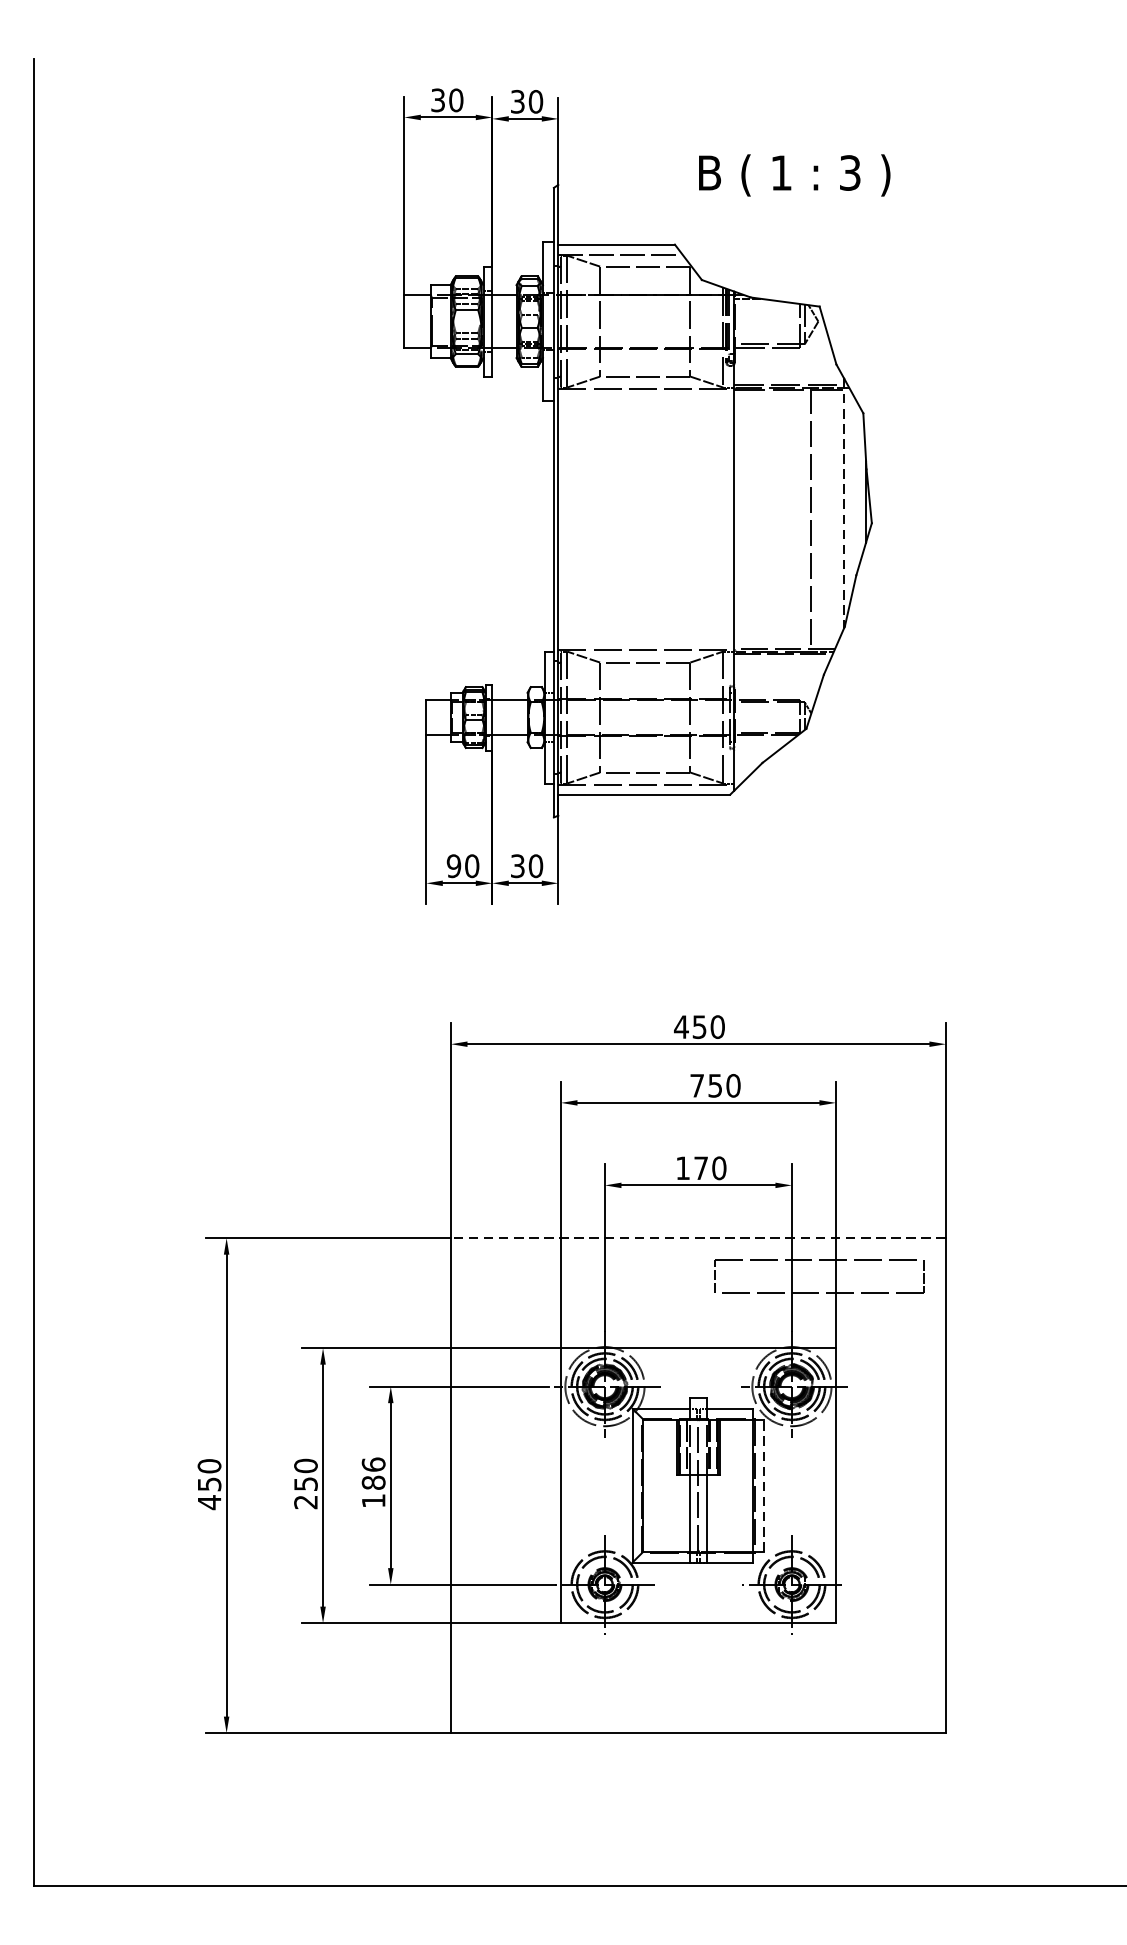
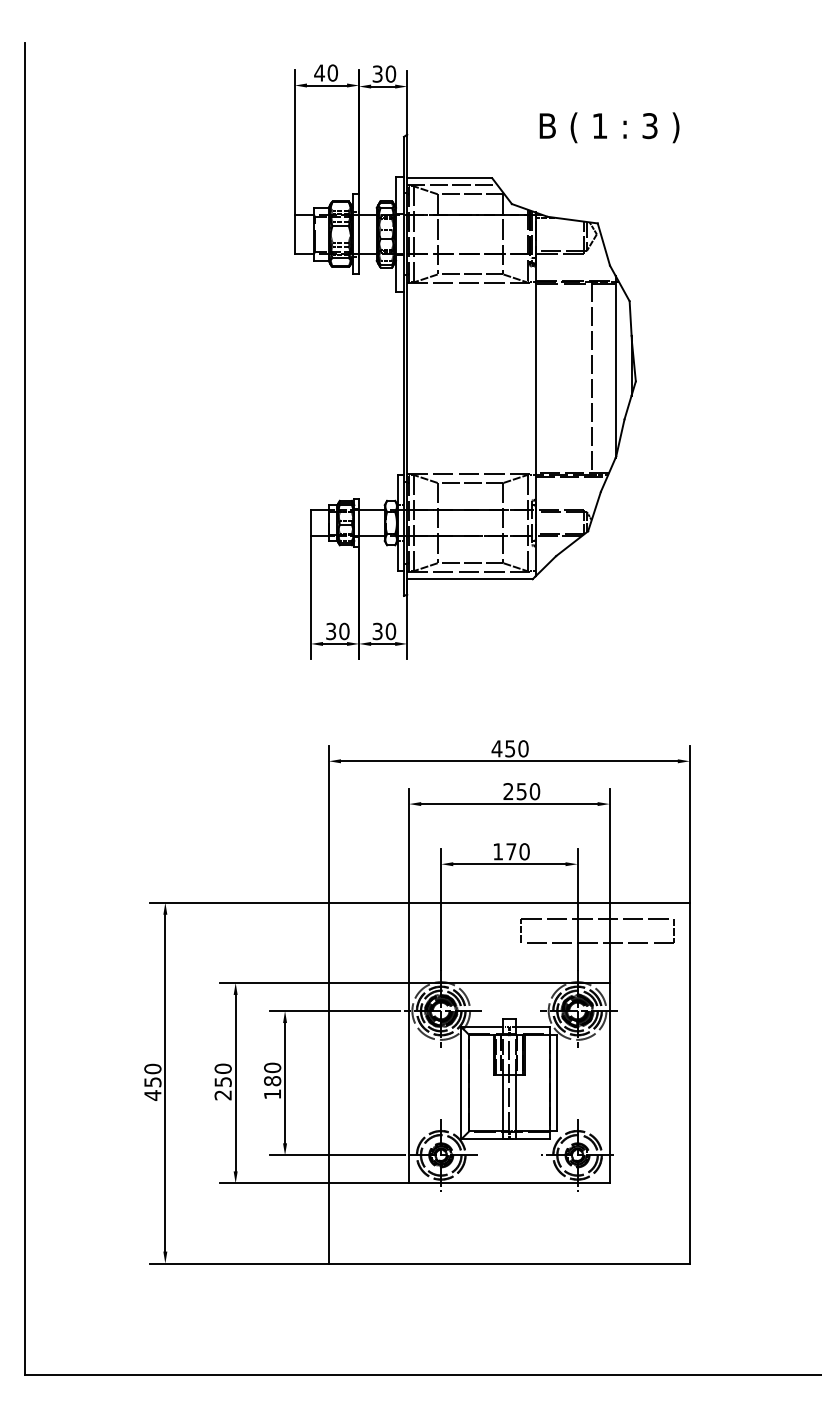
text: (438, 99) -> (319, 72), 30 -> 40
text: (794, 175) -> (609, 127), moved
line: (843, 502) -> (615, 366), dashed -> solid
text: (454, 864) -> (331, 630), 90 -> 30
text: (697, 1085) -> (508, 791), 750 -> 250
line: (697, 1237) -> (508, 902), dashed -> solid
text: (373, 1464) -> (272, 1067), 186 -> 180
line: (764, 1484) -> (557, 1082), dashed -> solid

